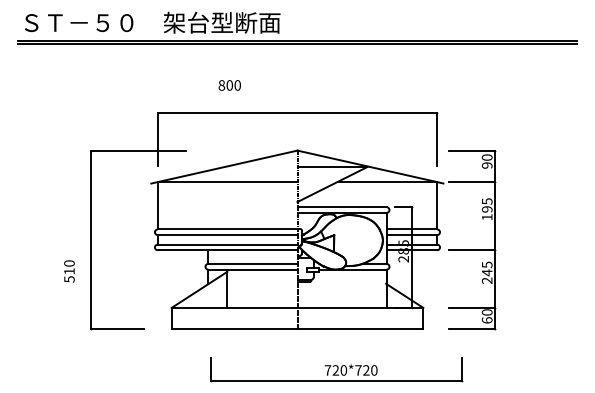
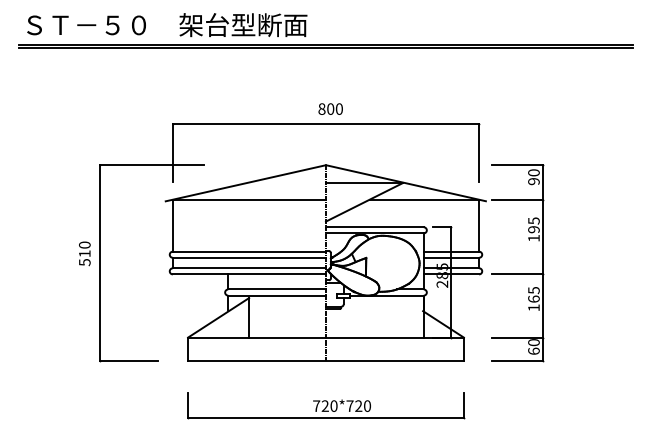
text: (229, 85) -> (330, 109), moved
text: (69, 271) -> (84, 253), moved
text: (486, 276) -> (533, 303), 245 -> 165
part: (336, 369) -> (326, 405), moved

